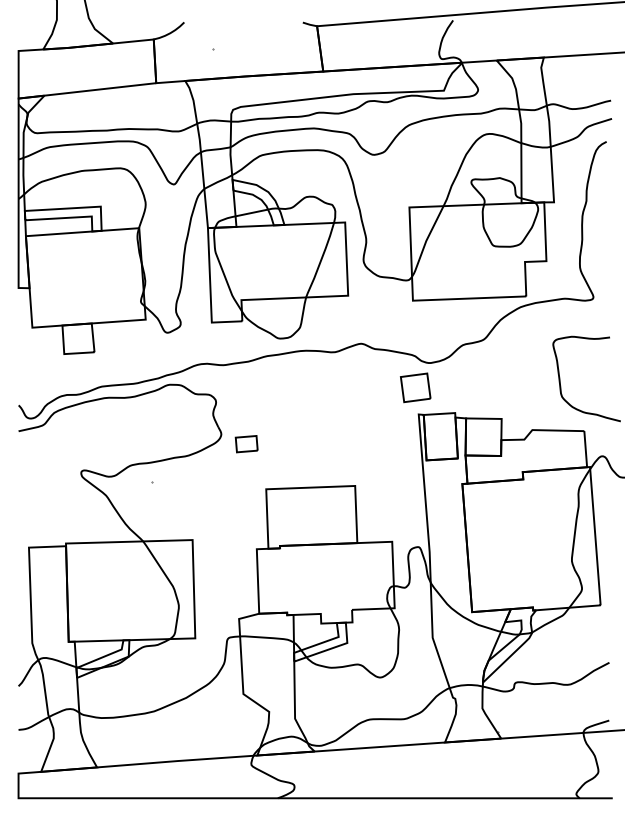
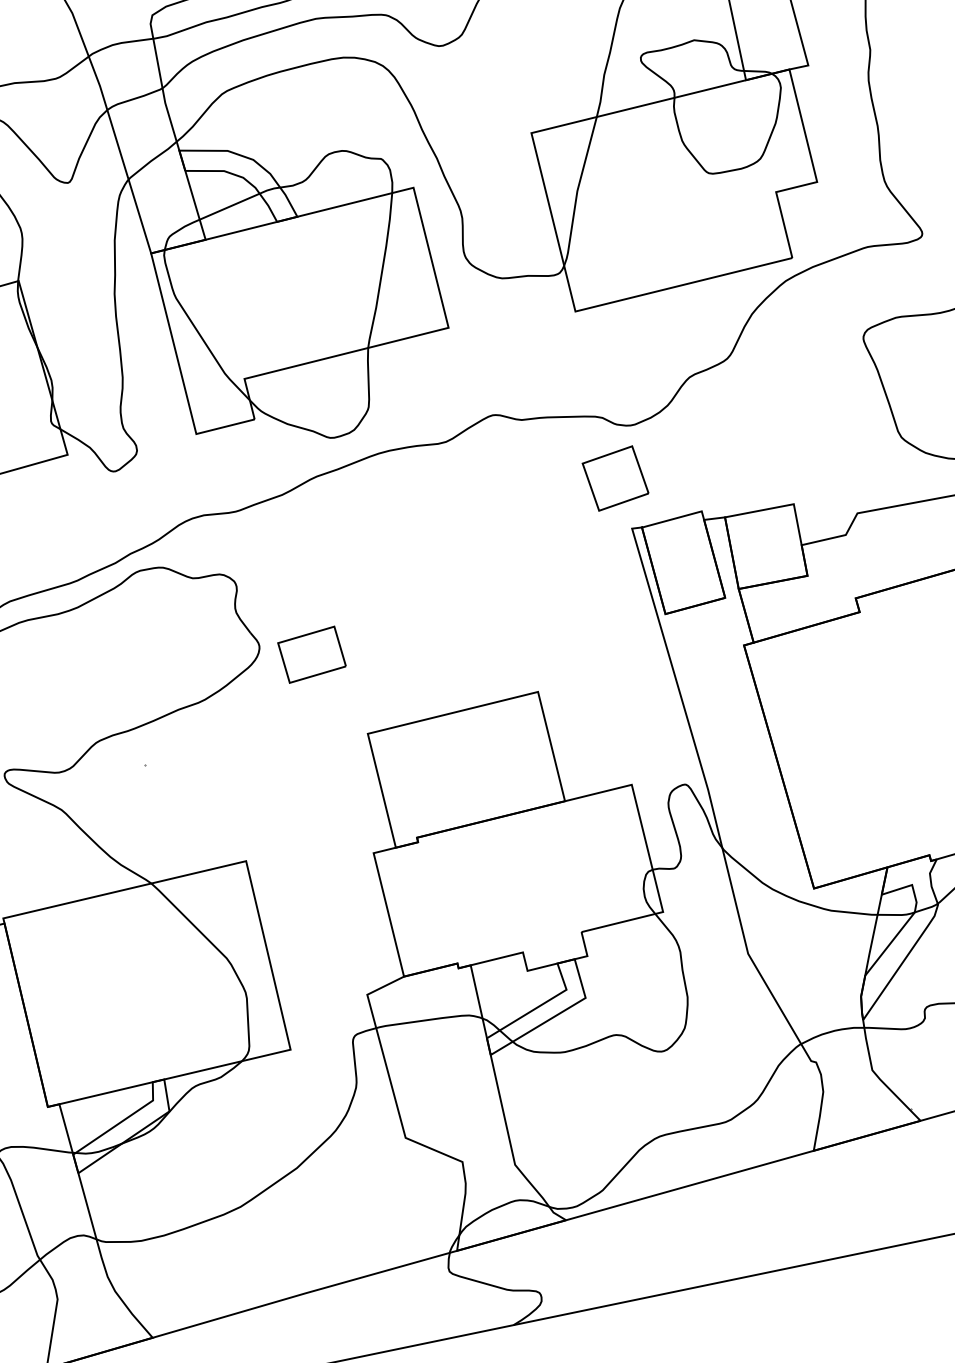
part: (246, 443) -> (311, 653), size x1.43

